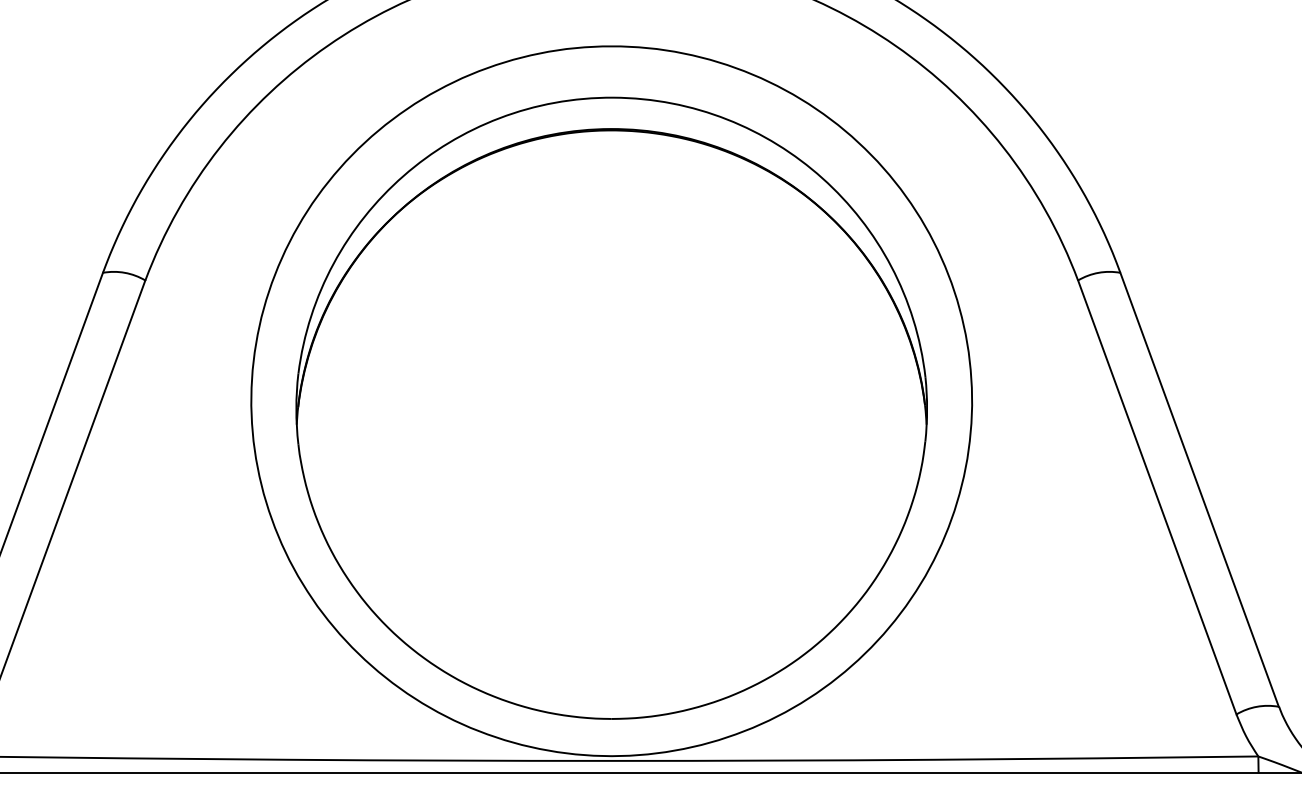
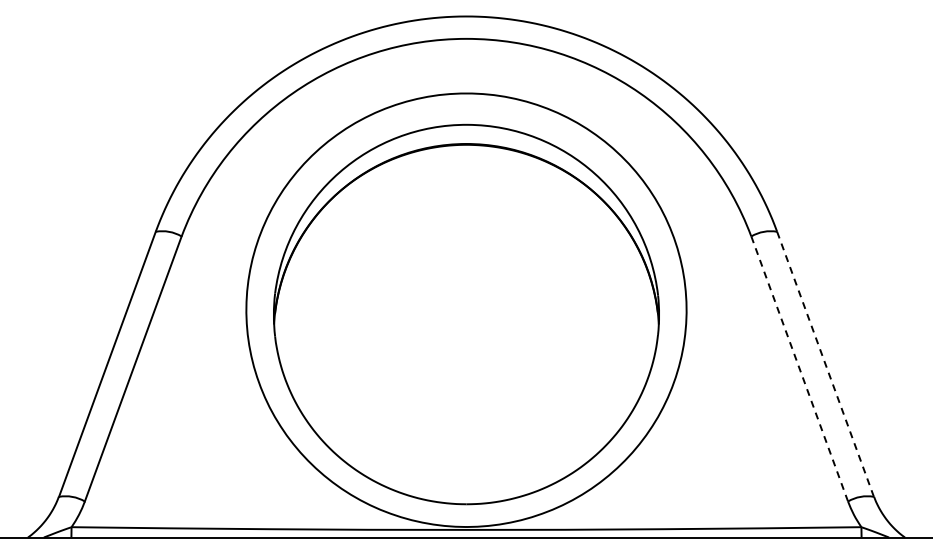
line: (1199, 488) -> (825, 363), solid -> dashed
line: (1156, 496) -> (799, 368), solid -> dashed

